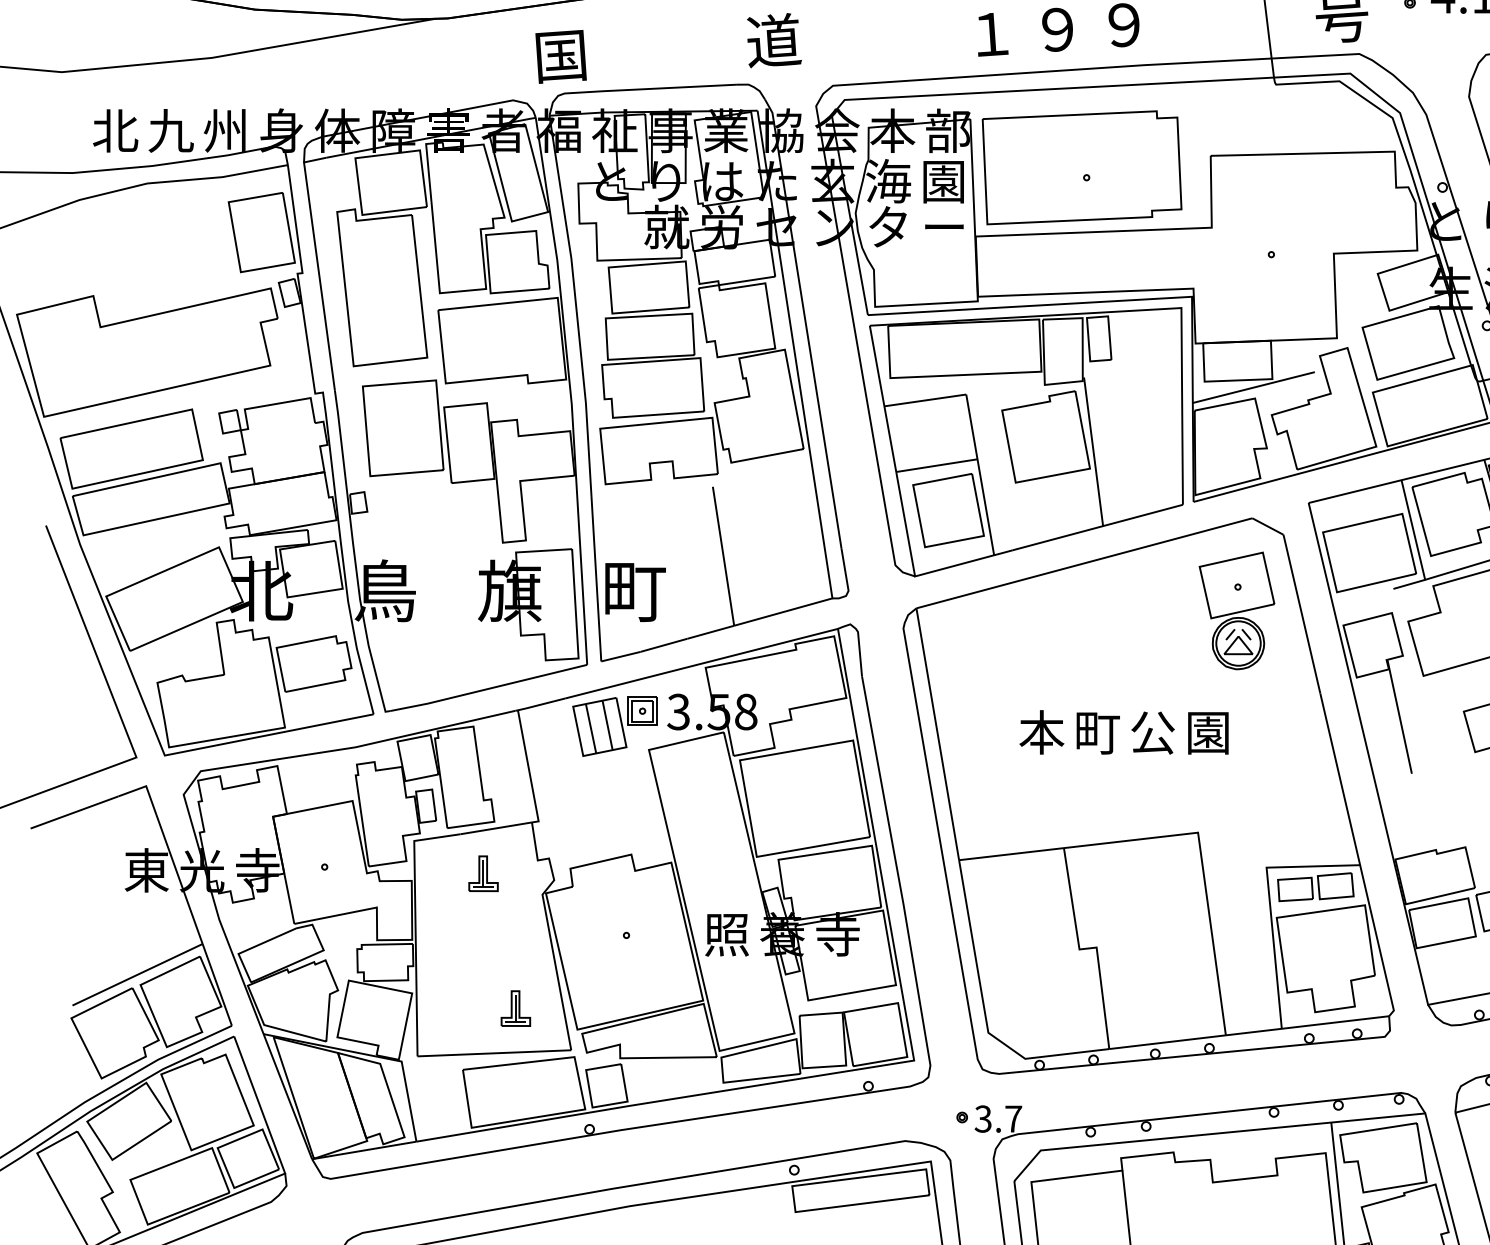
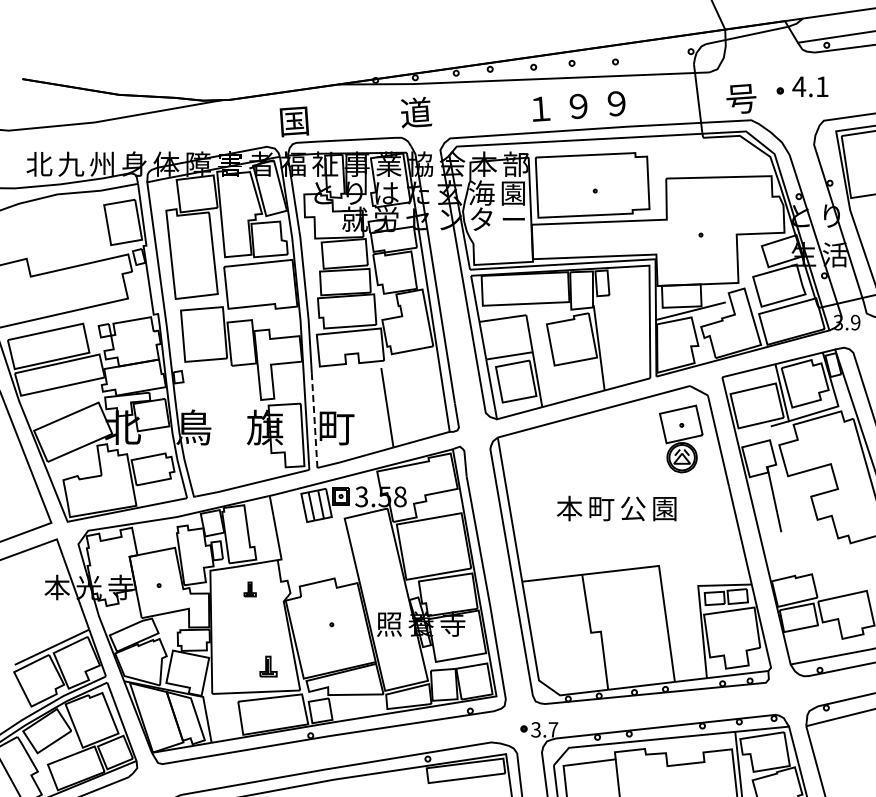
line: (596, 578) -> (314, 420), solid -> dashed
text: (145, 872) -> (56, 588), 東 -> 本
part: (484, 873) -> (250, 589), size x0.7

